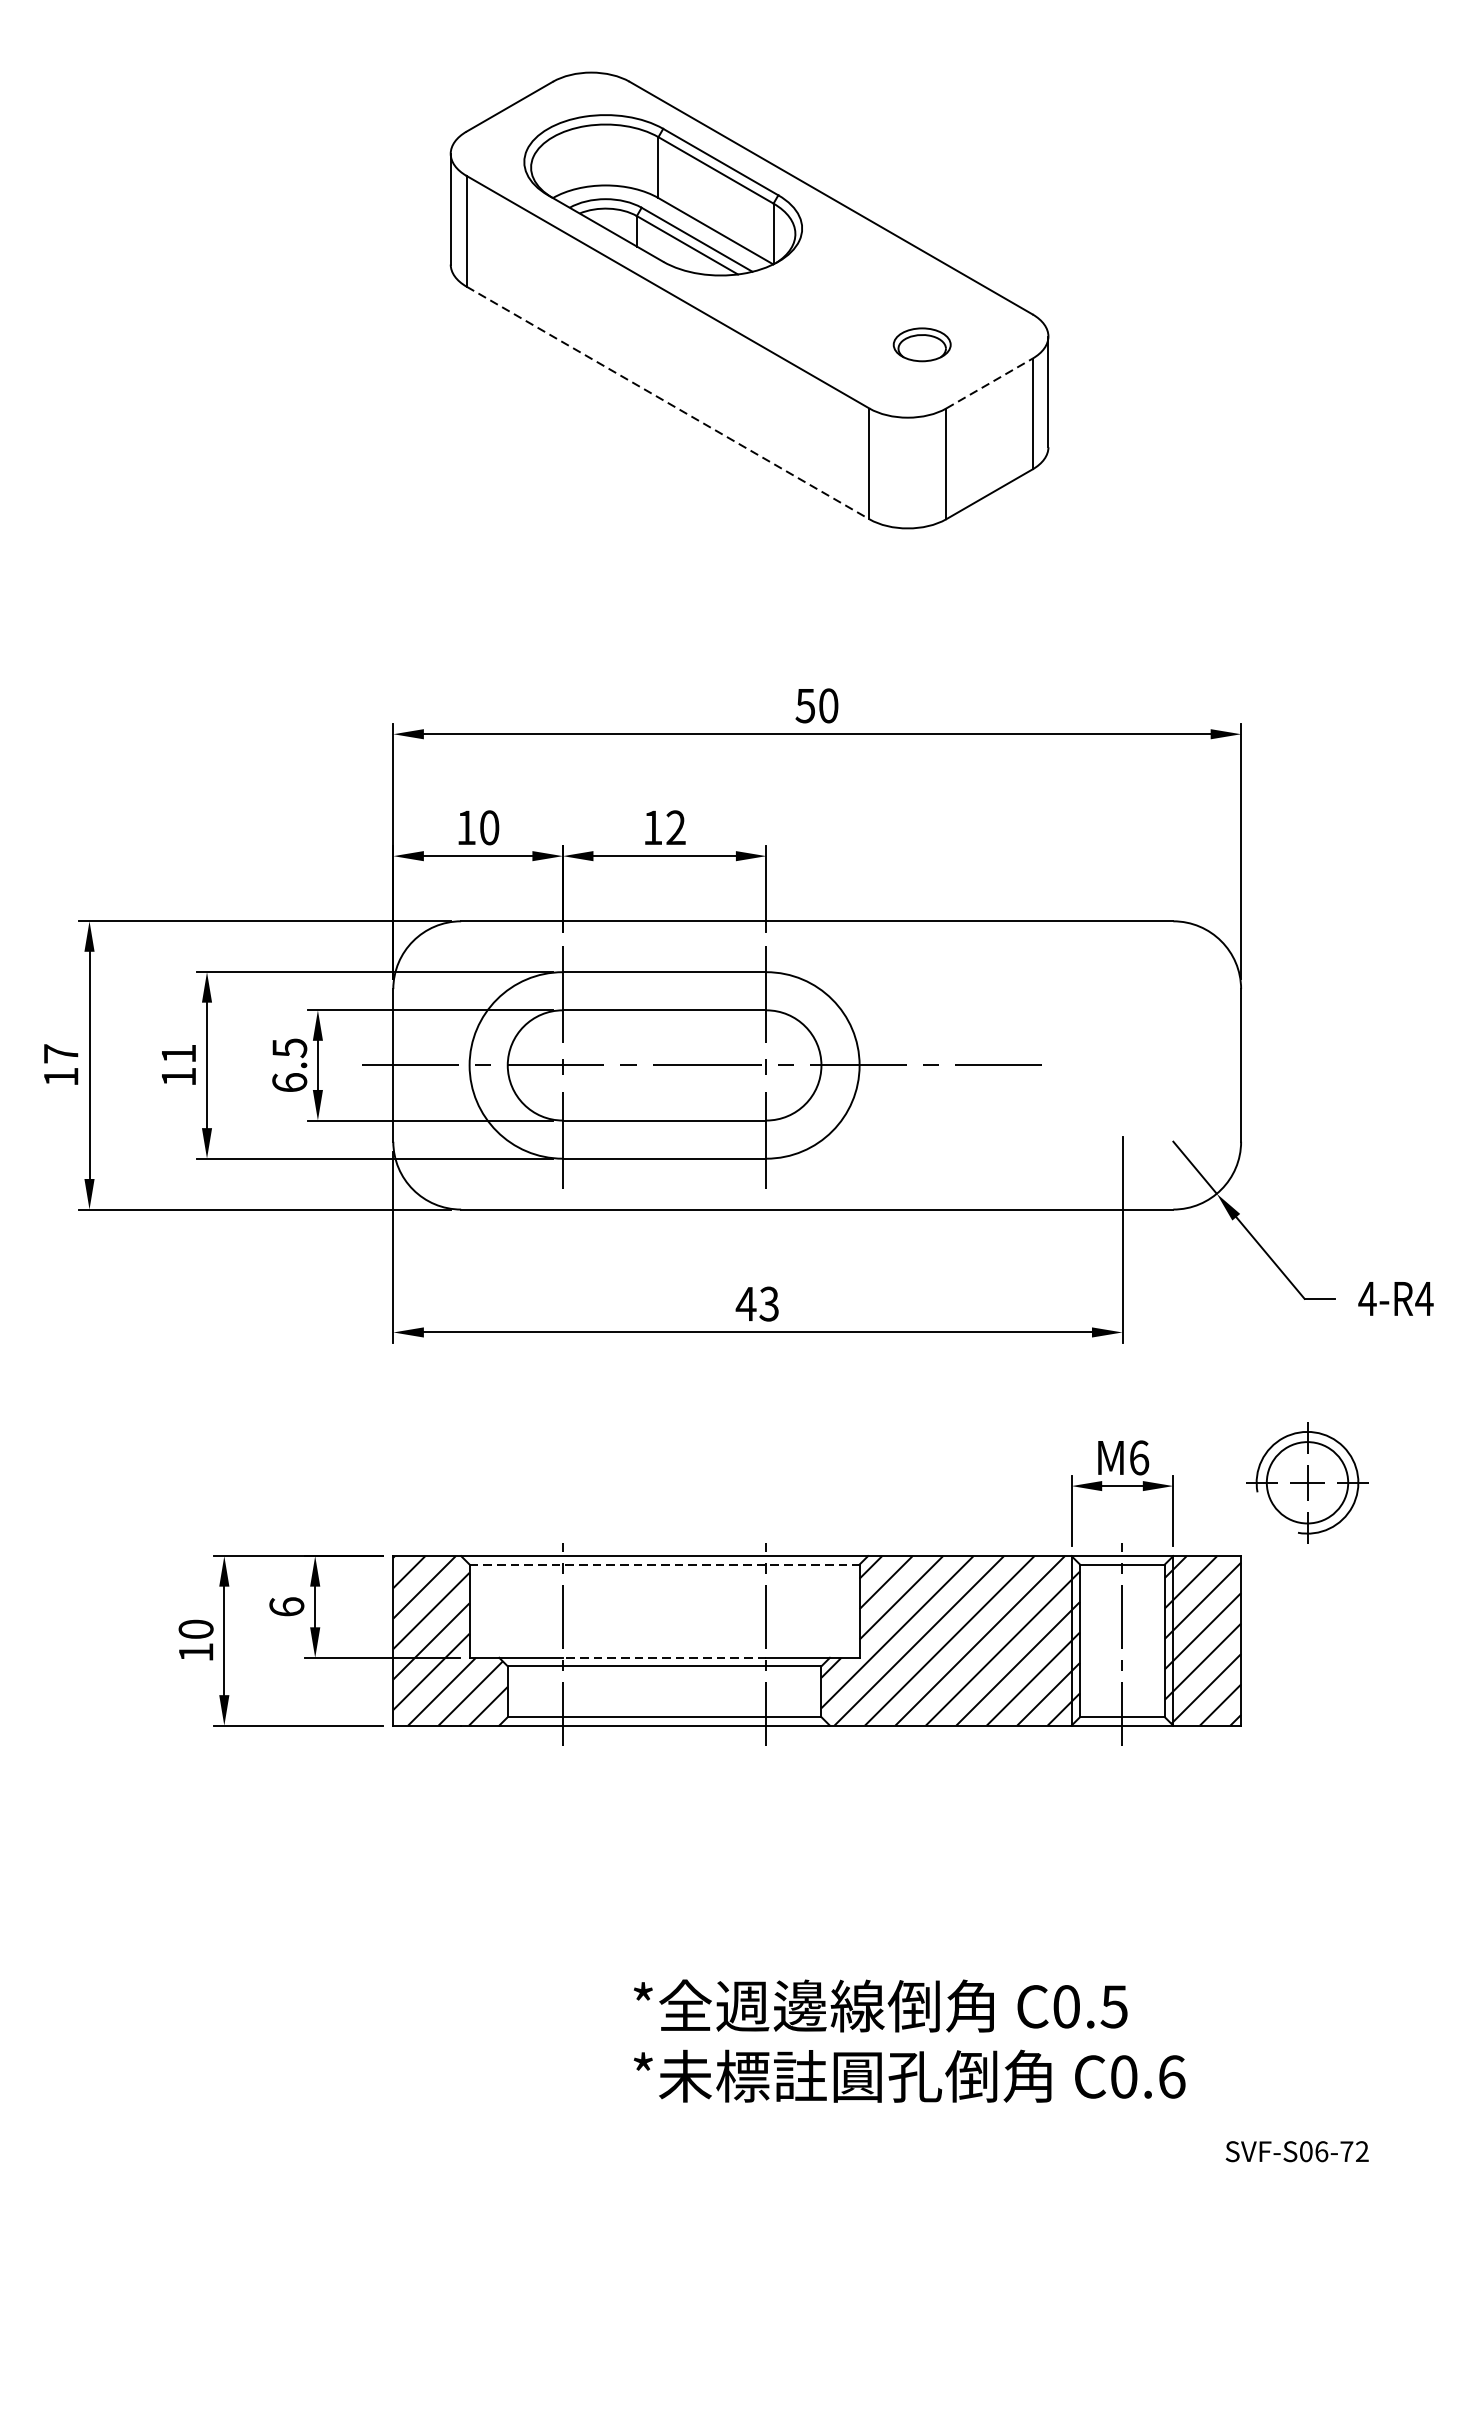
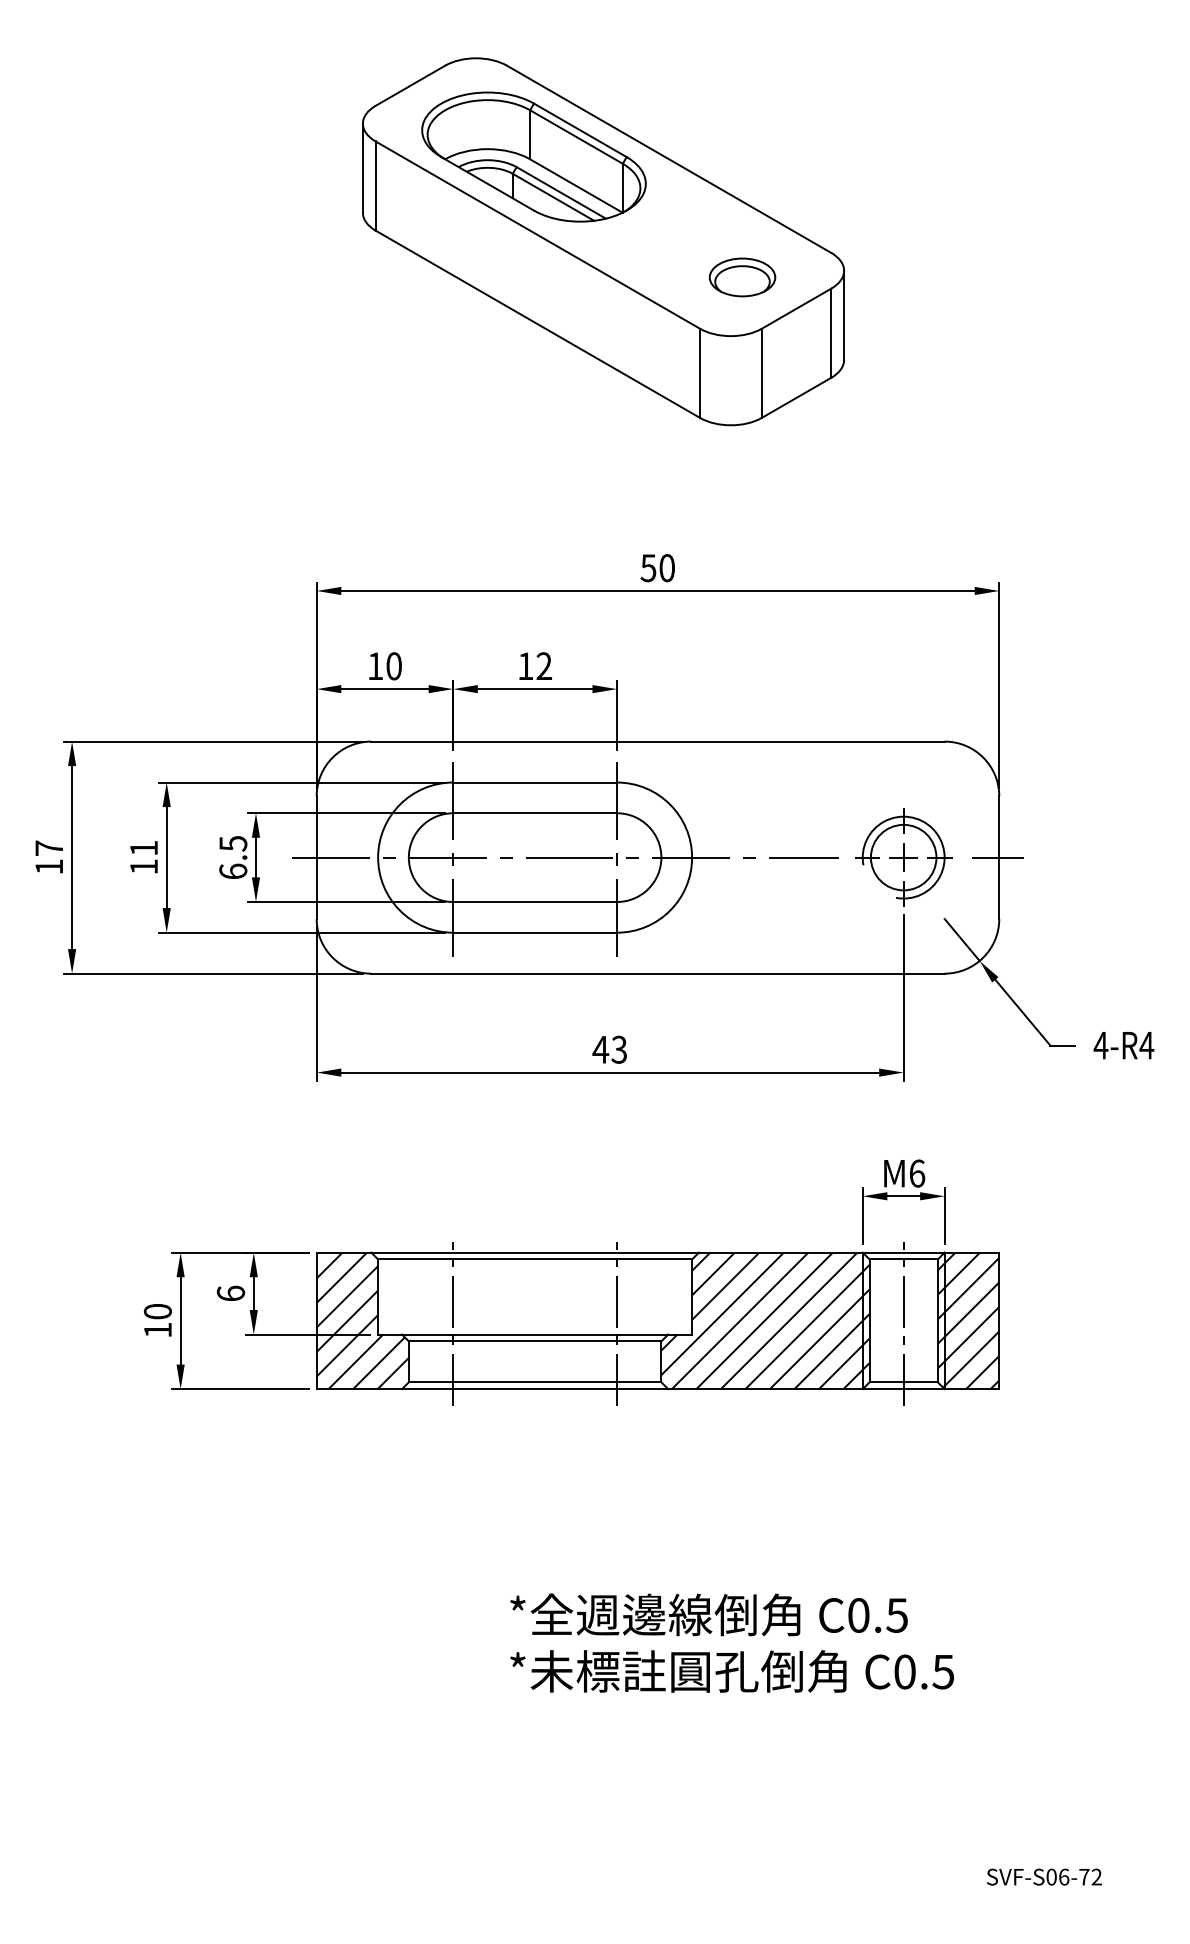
part: (922, 344) -> (742, 277), size x1.43
line: (990, 383) -> (797, 308), dashed -> solid
line: (668, 403) -> (538, 324), dashed -> solid
line: (1238, 1065) -> (997, 857), added
part: (1307, 1482) -> (903, 857), moved
line: (665, 1564) -> (535, 1259), dashed -> solid
line: (665, 1657) -> (535, 1334), dashed -> solid
text: (1171, 2076) -> (943, 1671), C0.6 -> C0.5
text: (1297, 2150) -> (1044, 1876), moved

